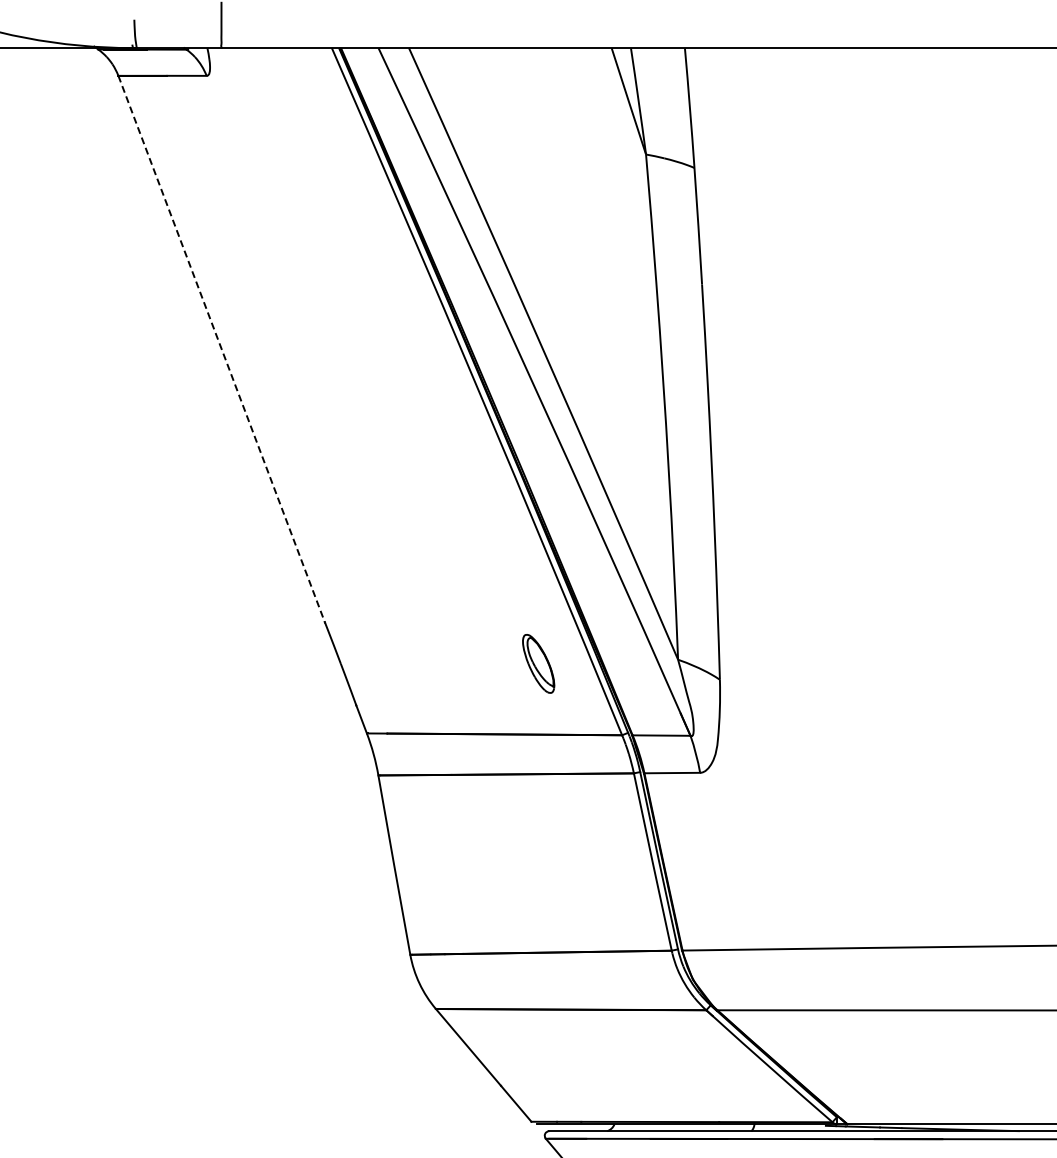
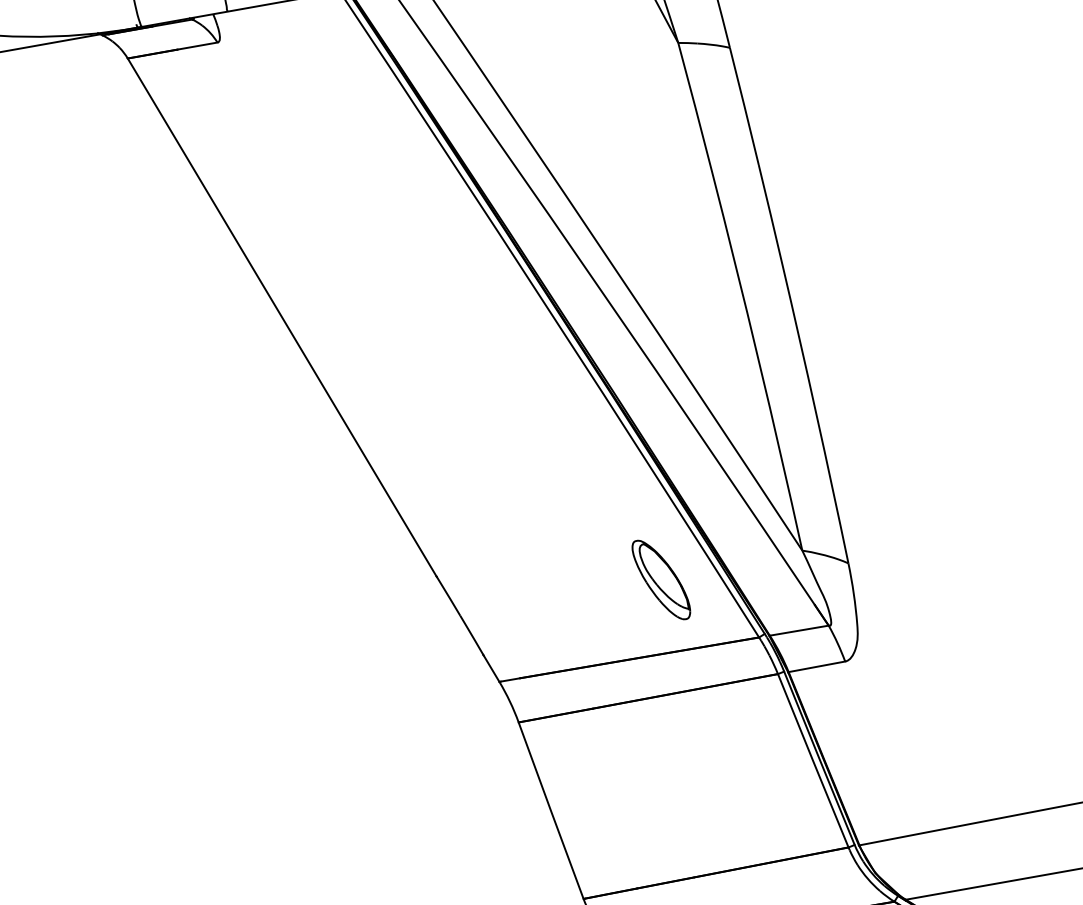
line: (221, 349) -> (282, 317), dashed -> solid
part: (538, 663) -> (661, 579), size x1.43

